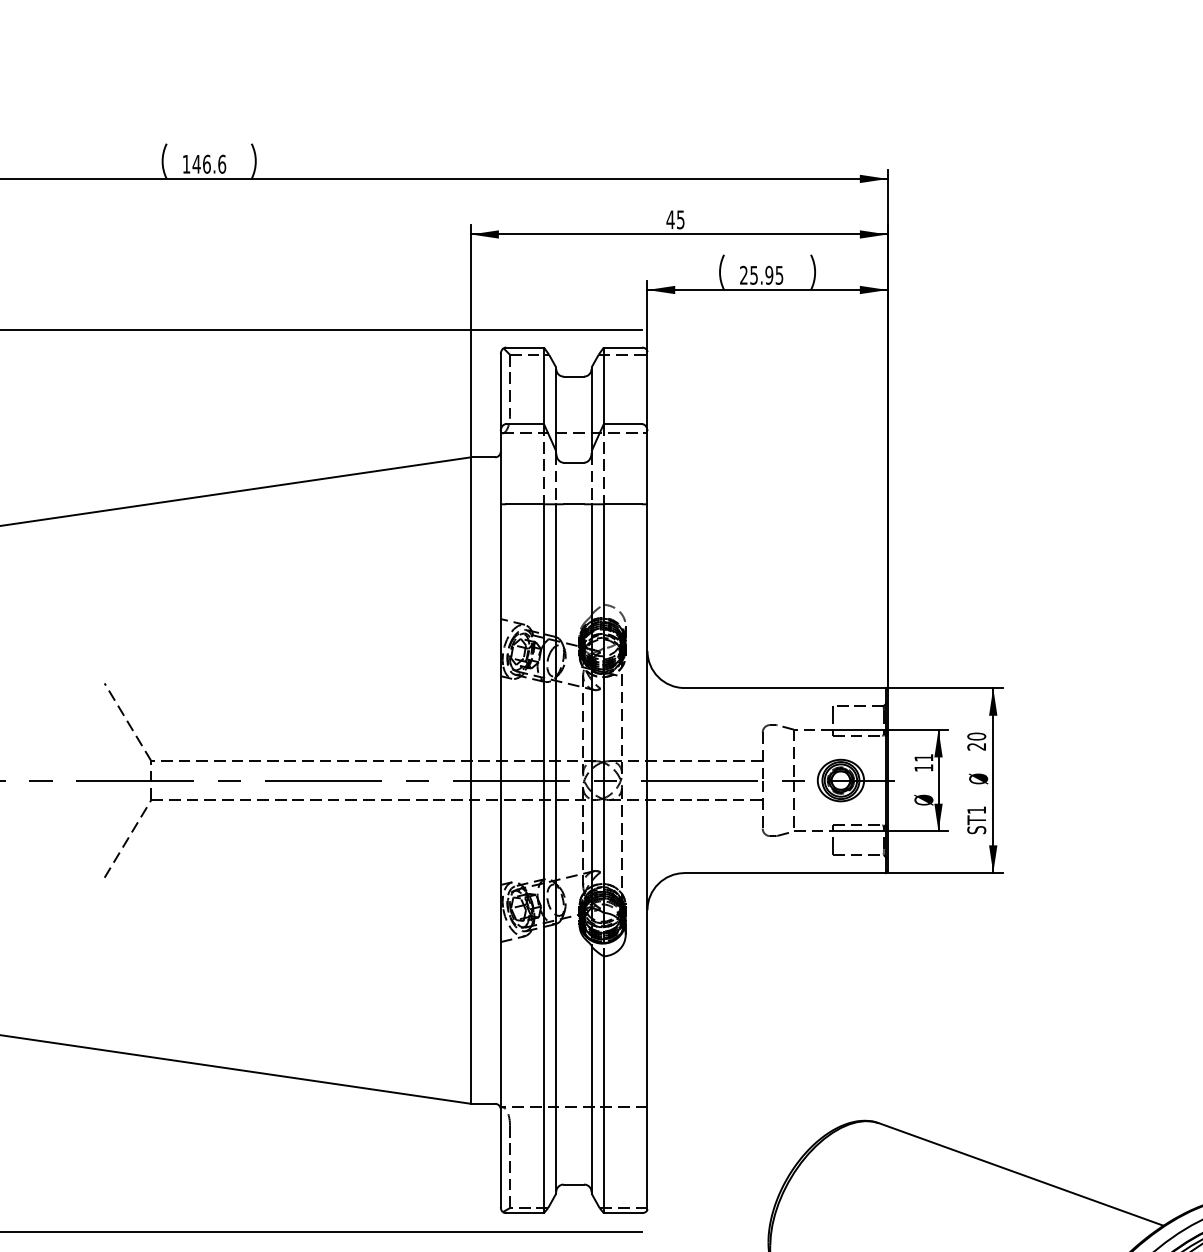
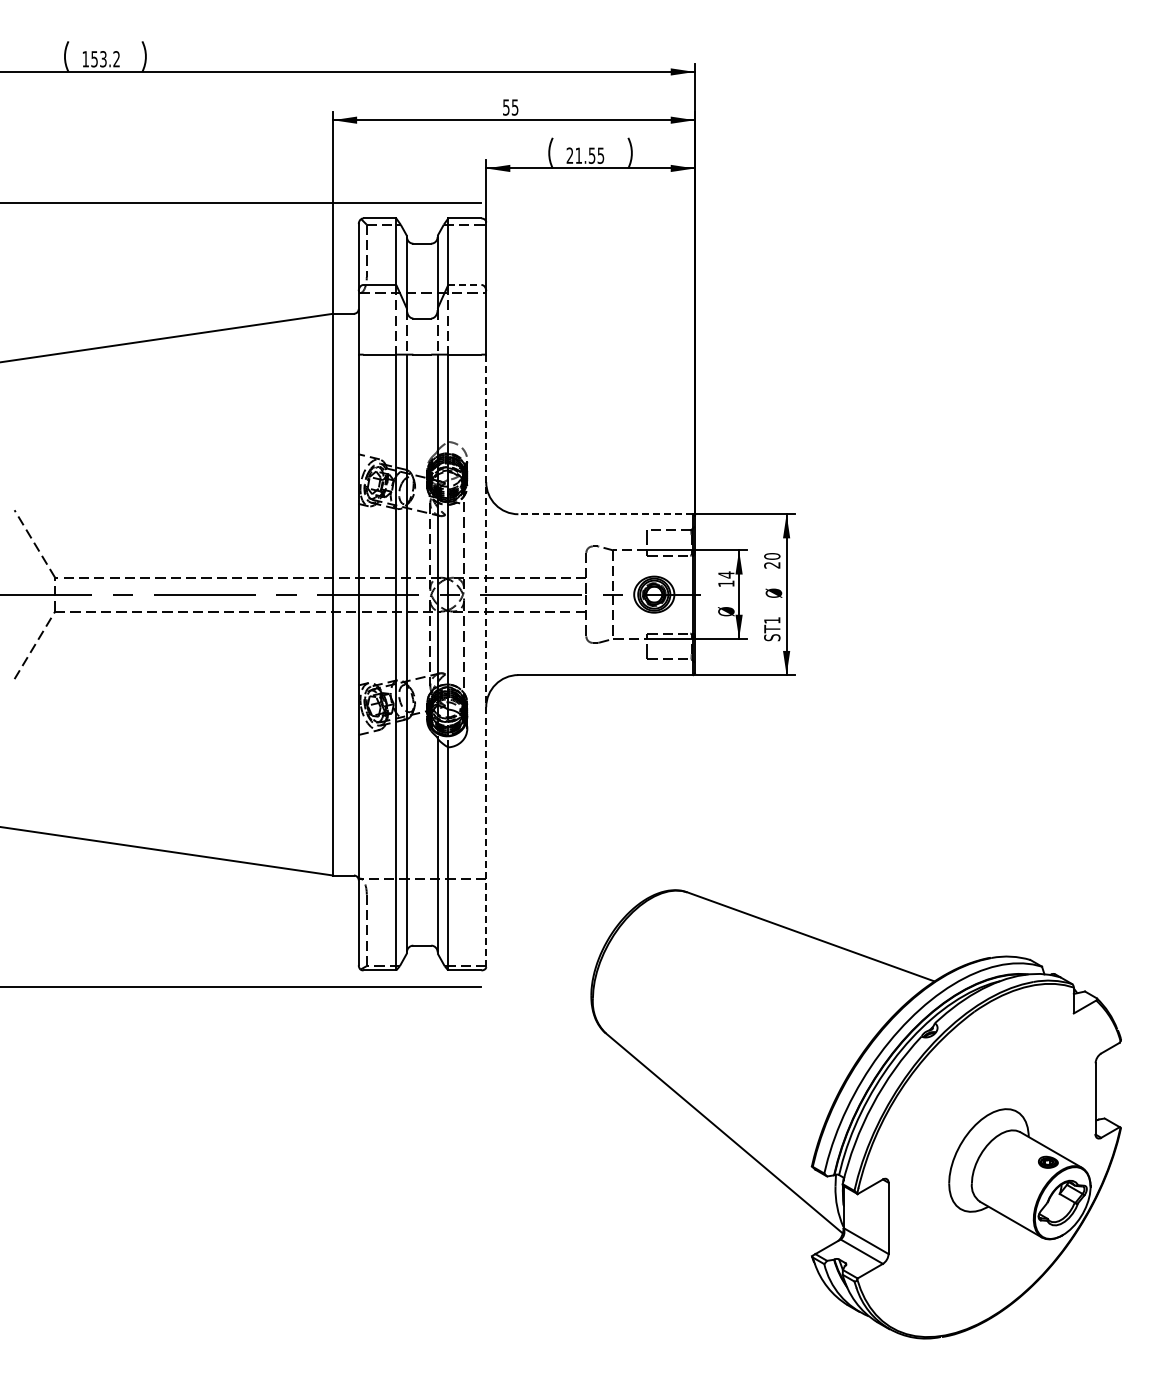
text: (209, 164) -> (105, 59), 146.6 -> 153.2
text: (669, 219) -> (505, 107), 45 -> 55
text: (761, 275) -> (585, 155), 25.95 -> 21.55
line: (622, 423) -> (464, 284), solid -> dashed
line: (784, 688) -> (605, 514), solid -> dashed
text: (924, 757) -> (726, 574), 11 -> 14
line: (647, 856) -> (486, 660), solid -> dashed

